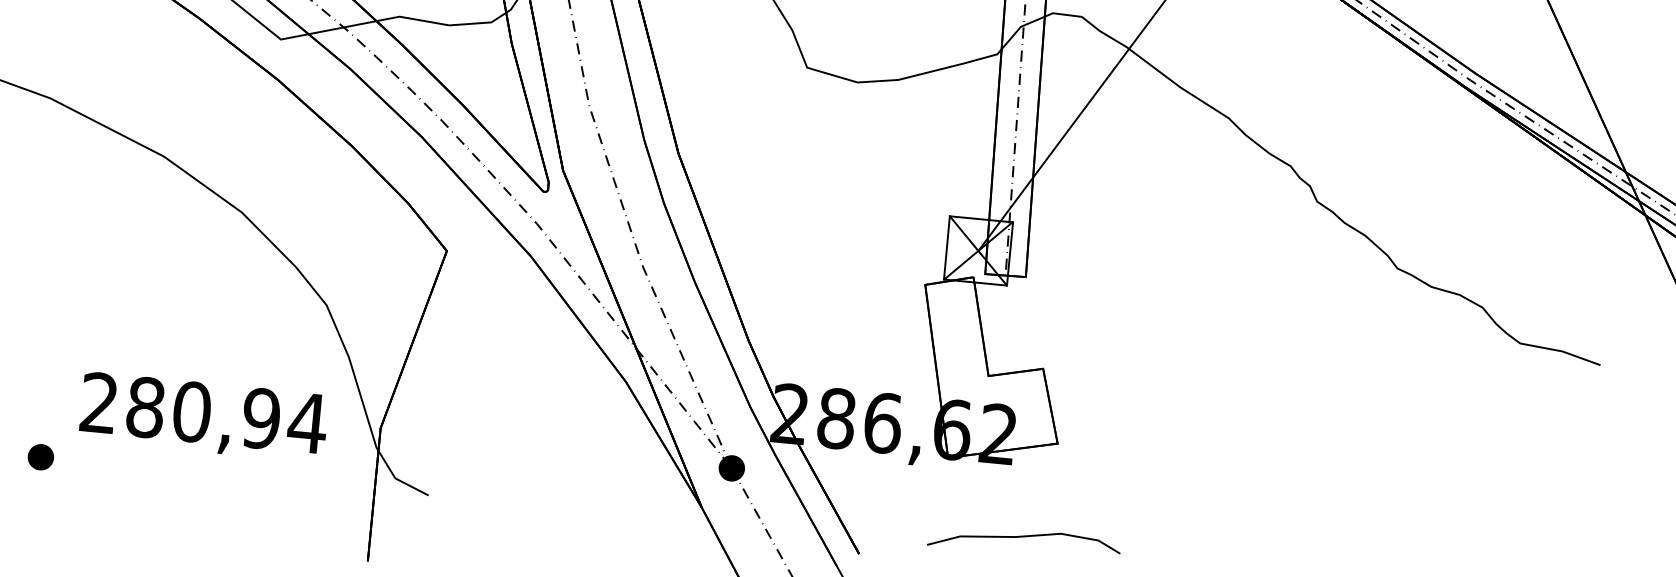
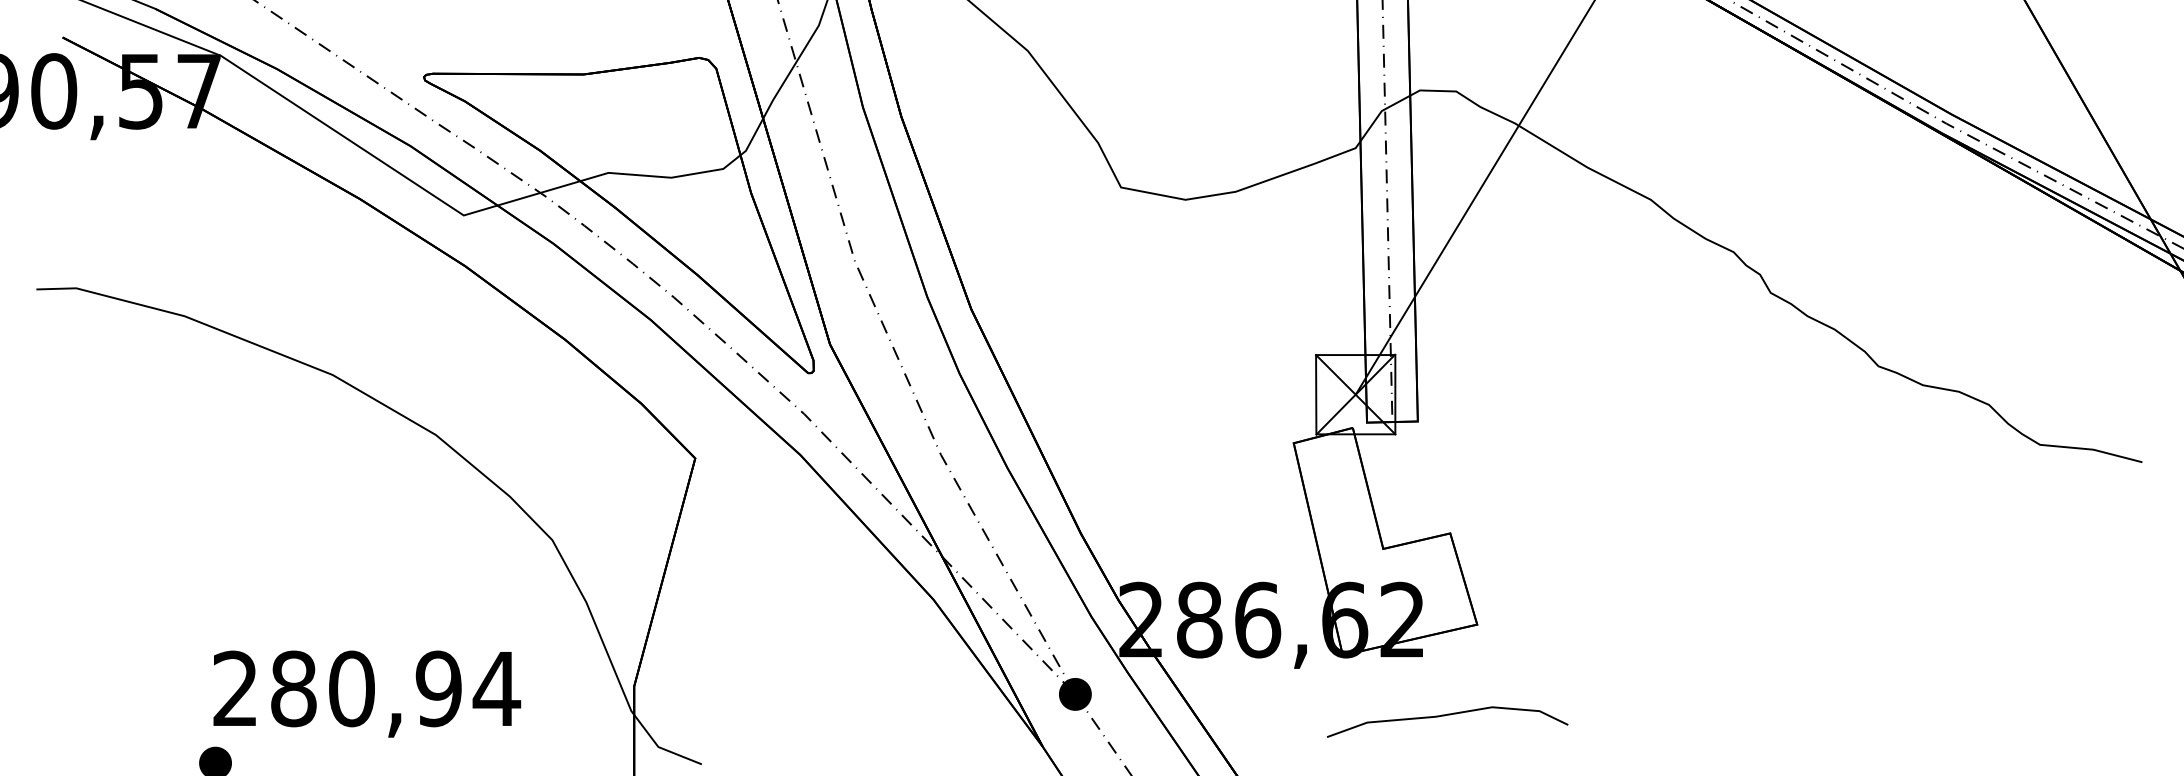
text: (204, 416) -> (367, 693), moved
curve: (1022, 537) -> (1444, 716), moved

